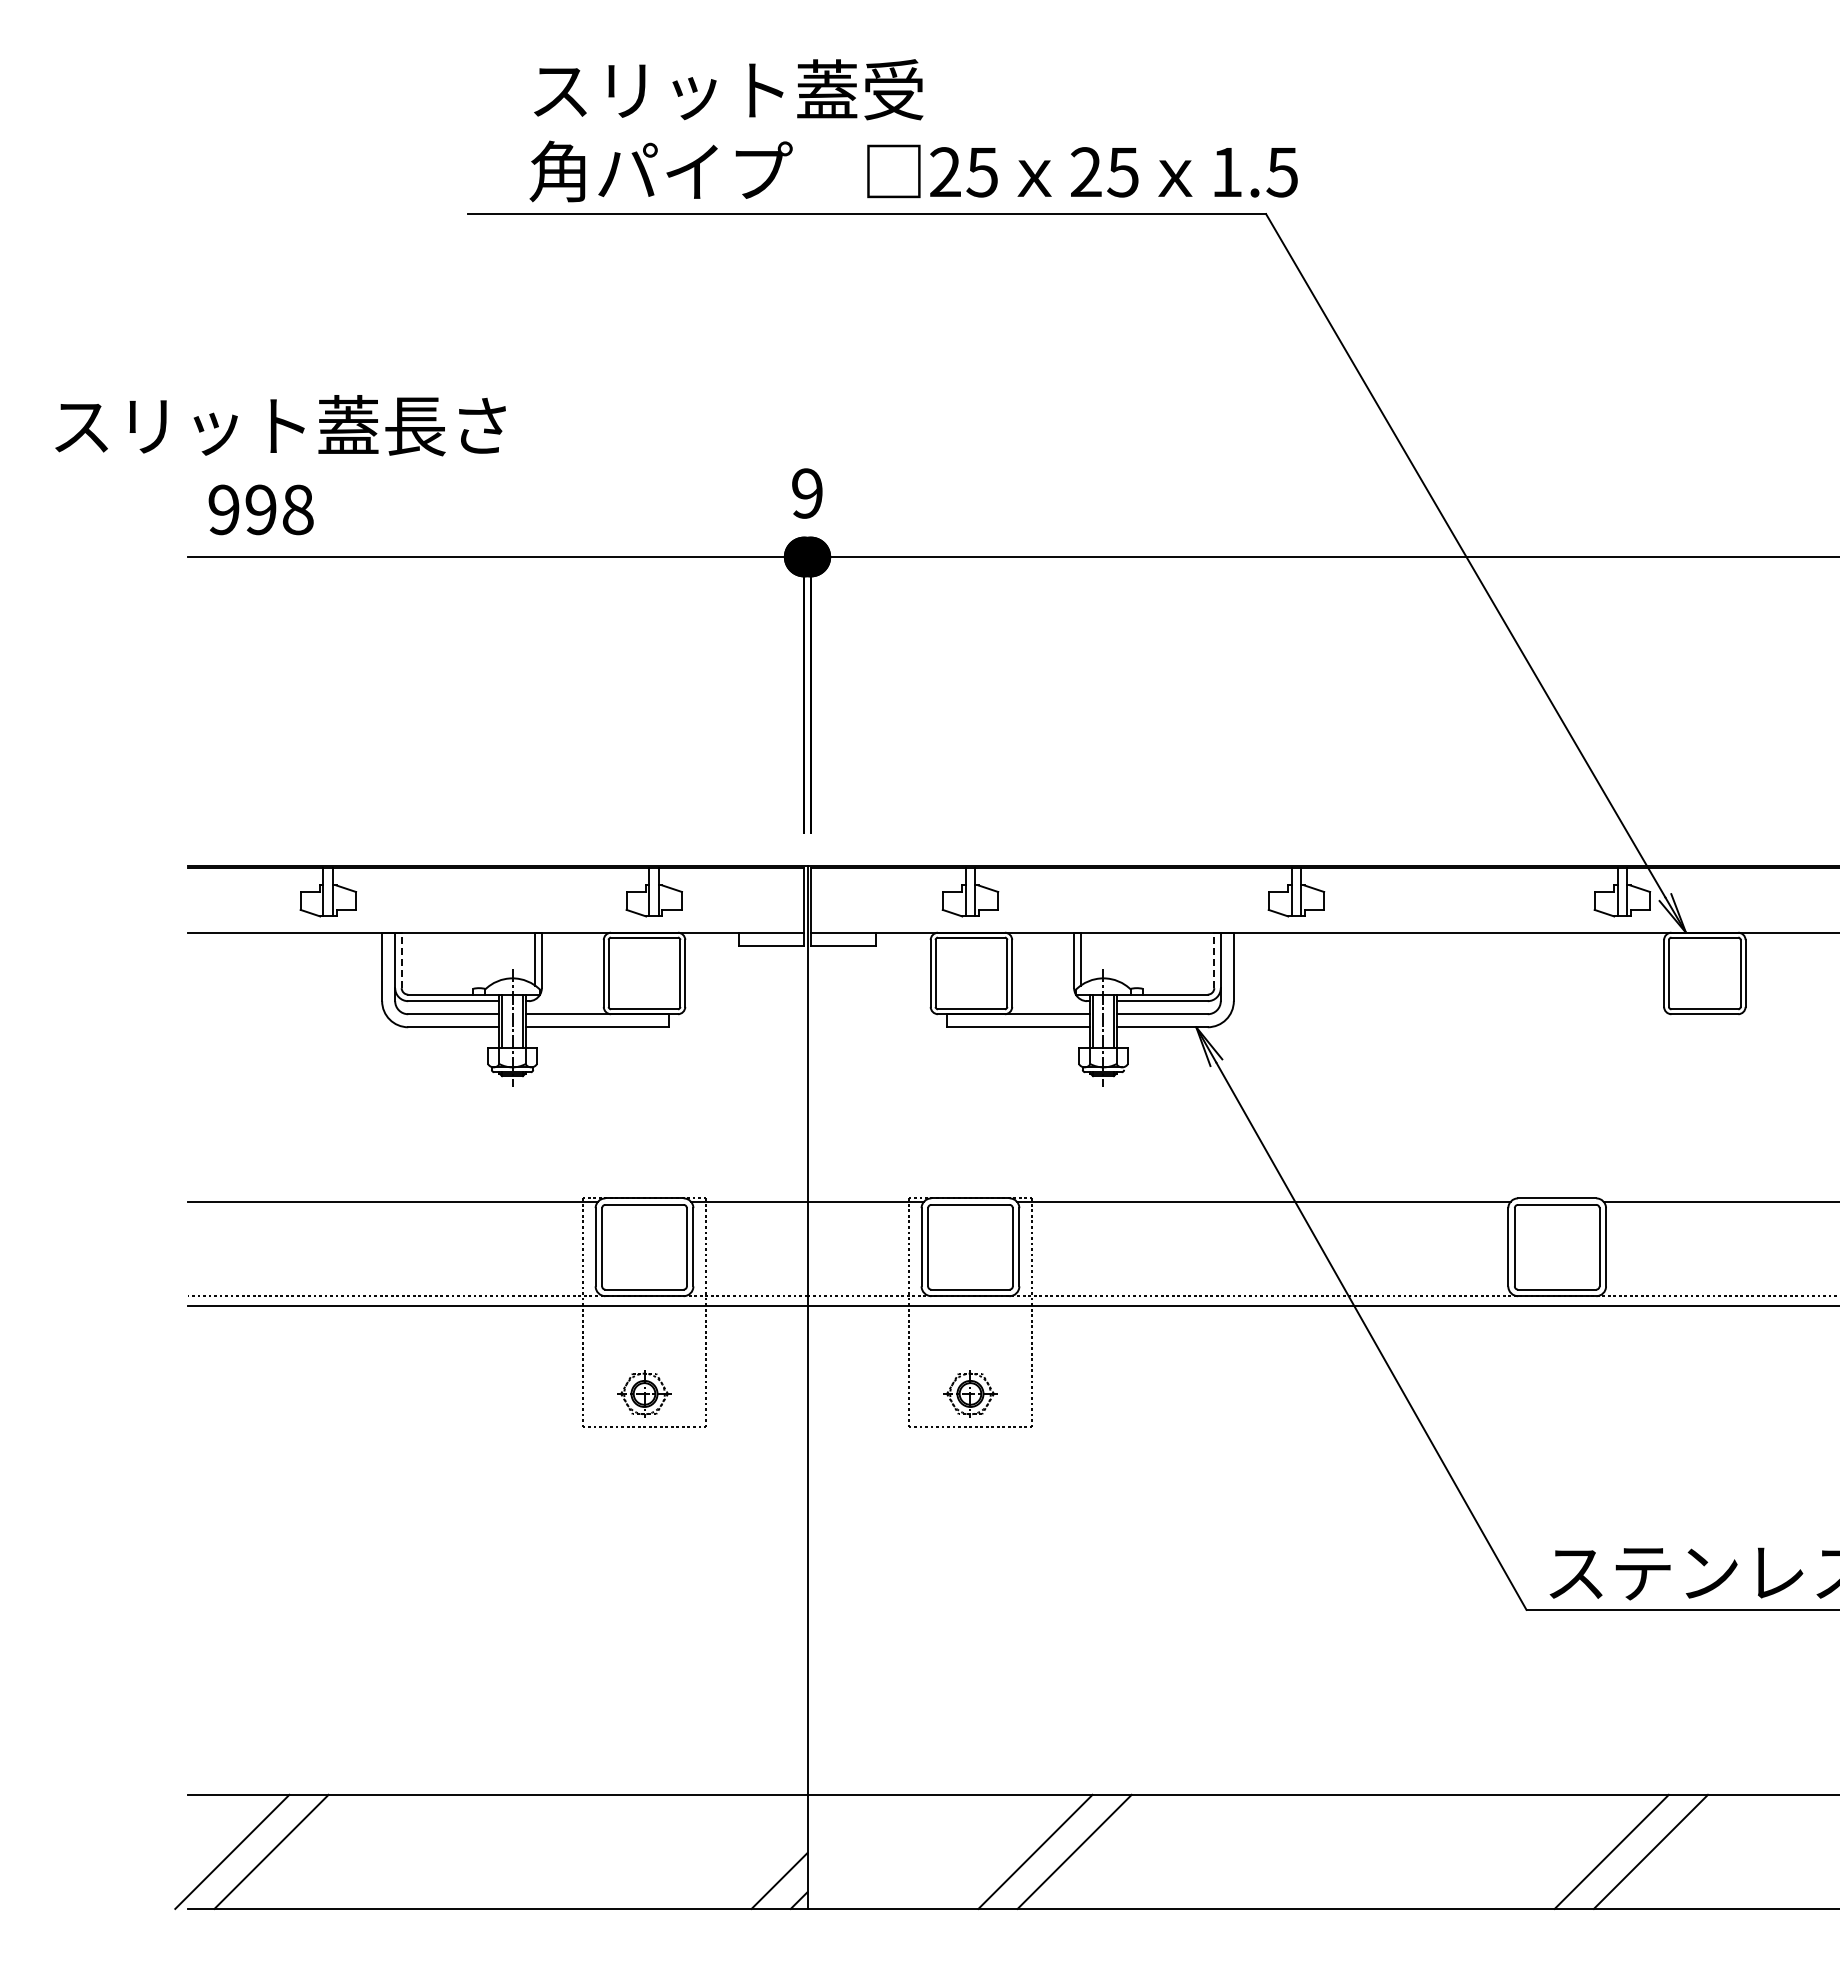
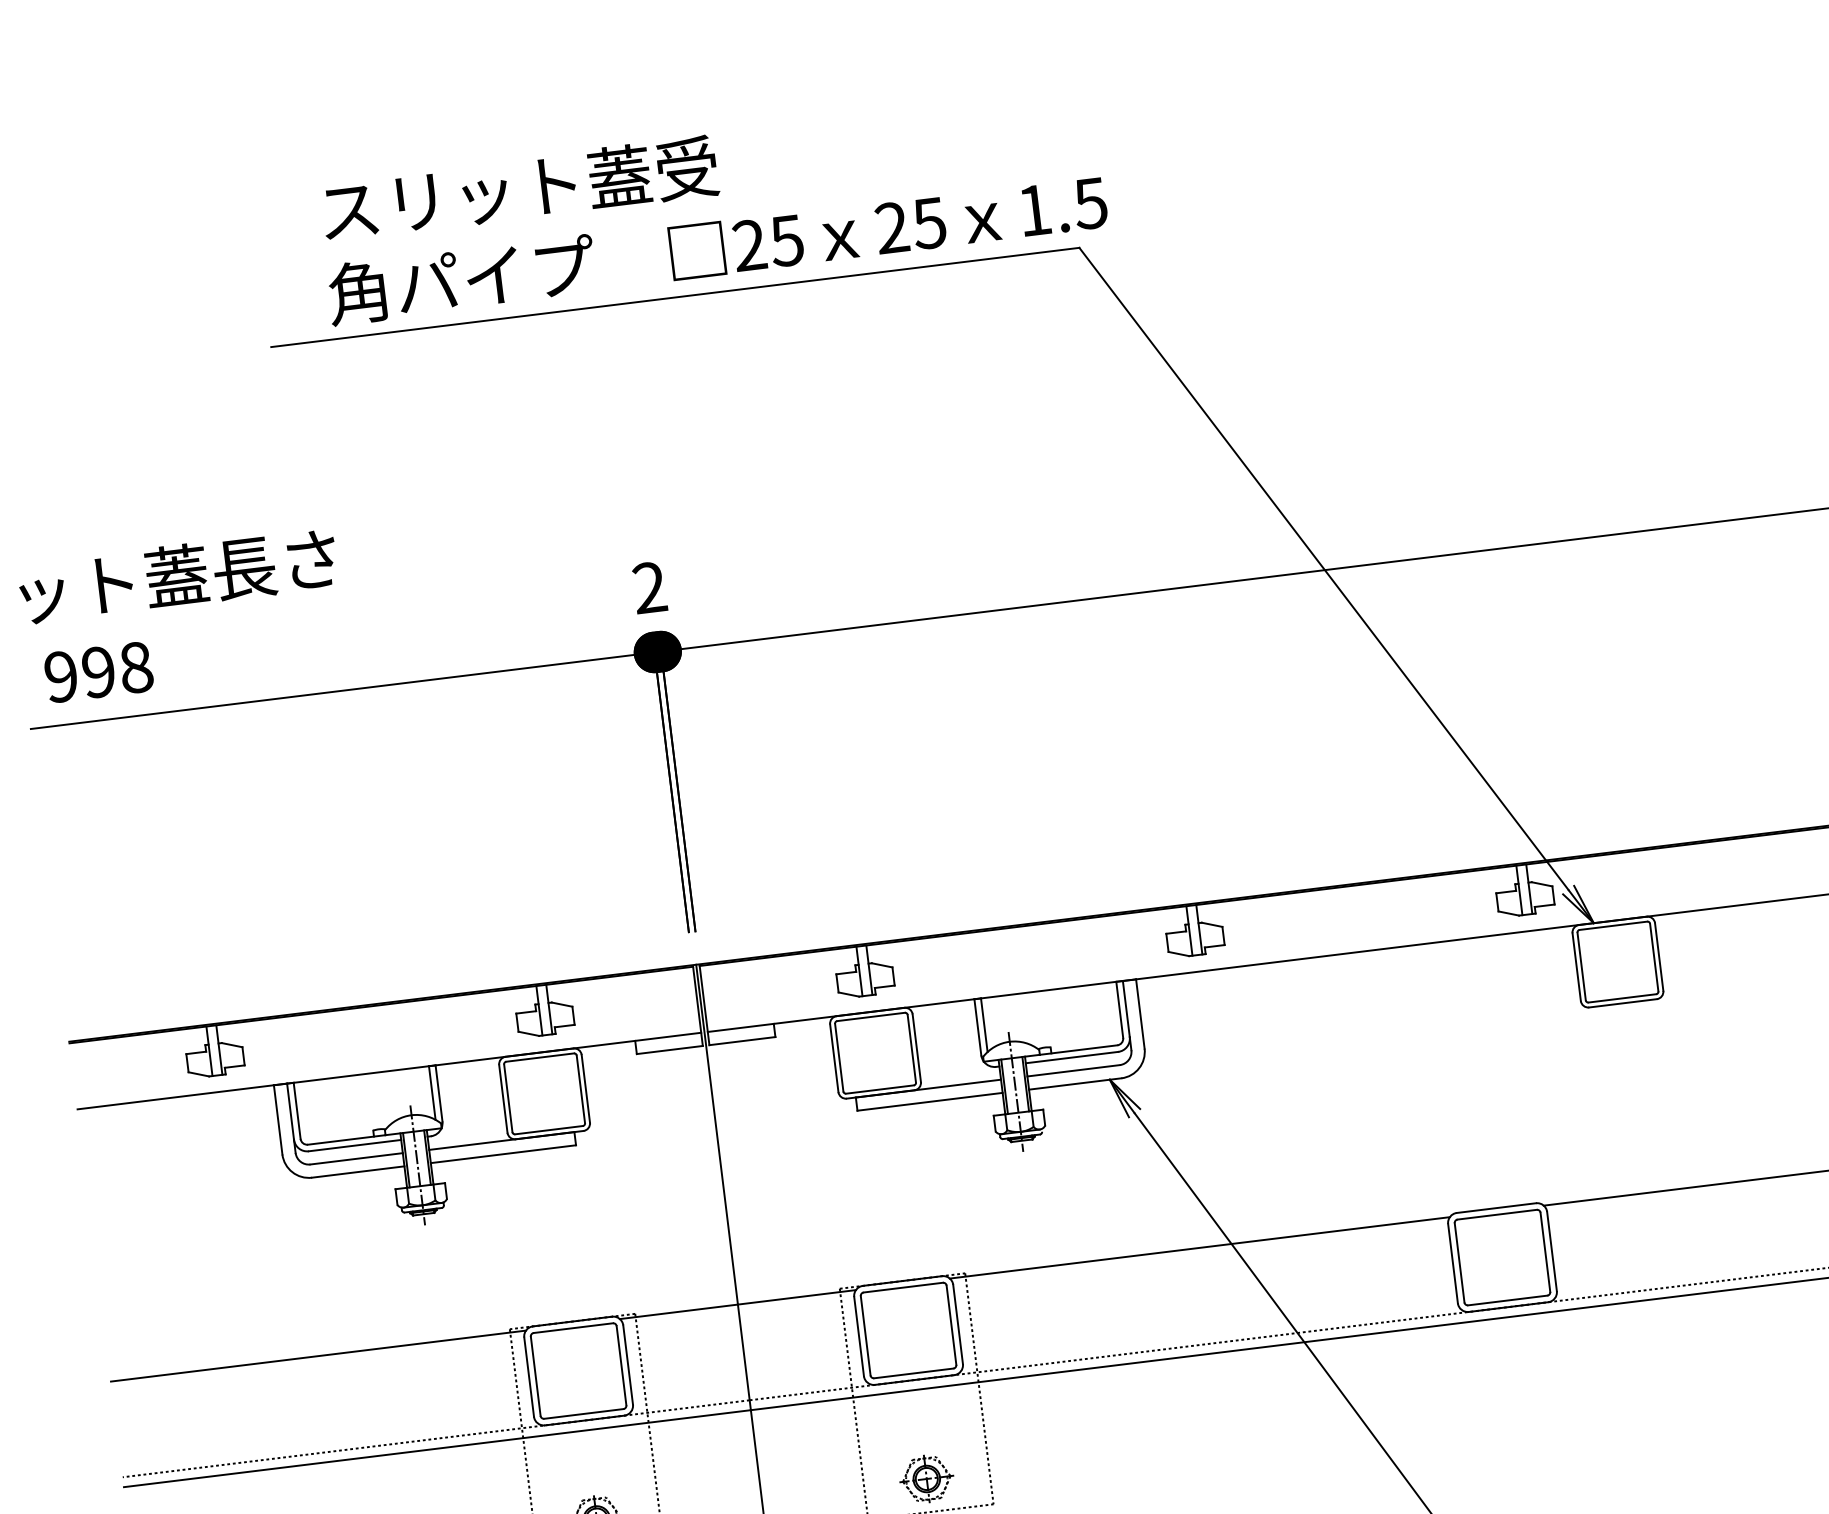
text: (807, 493) -> (649, 587), 9 -> 2
line: (401, 960) -> (296, 1110), dashed -> solid
line: (1214, 960) -> (1119, 1009), dashed -> solid

